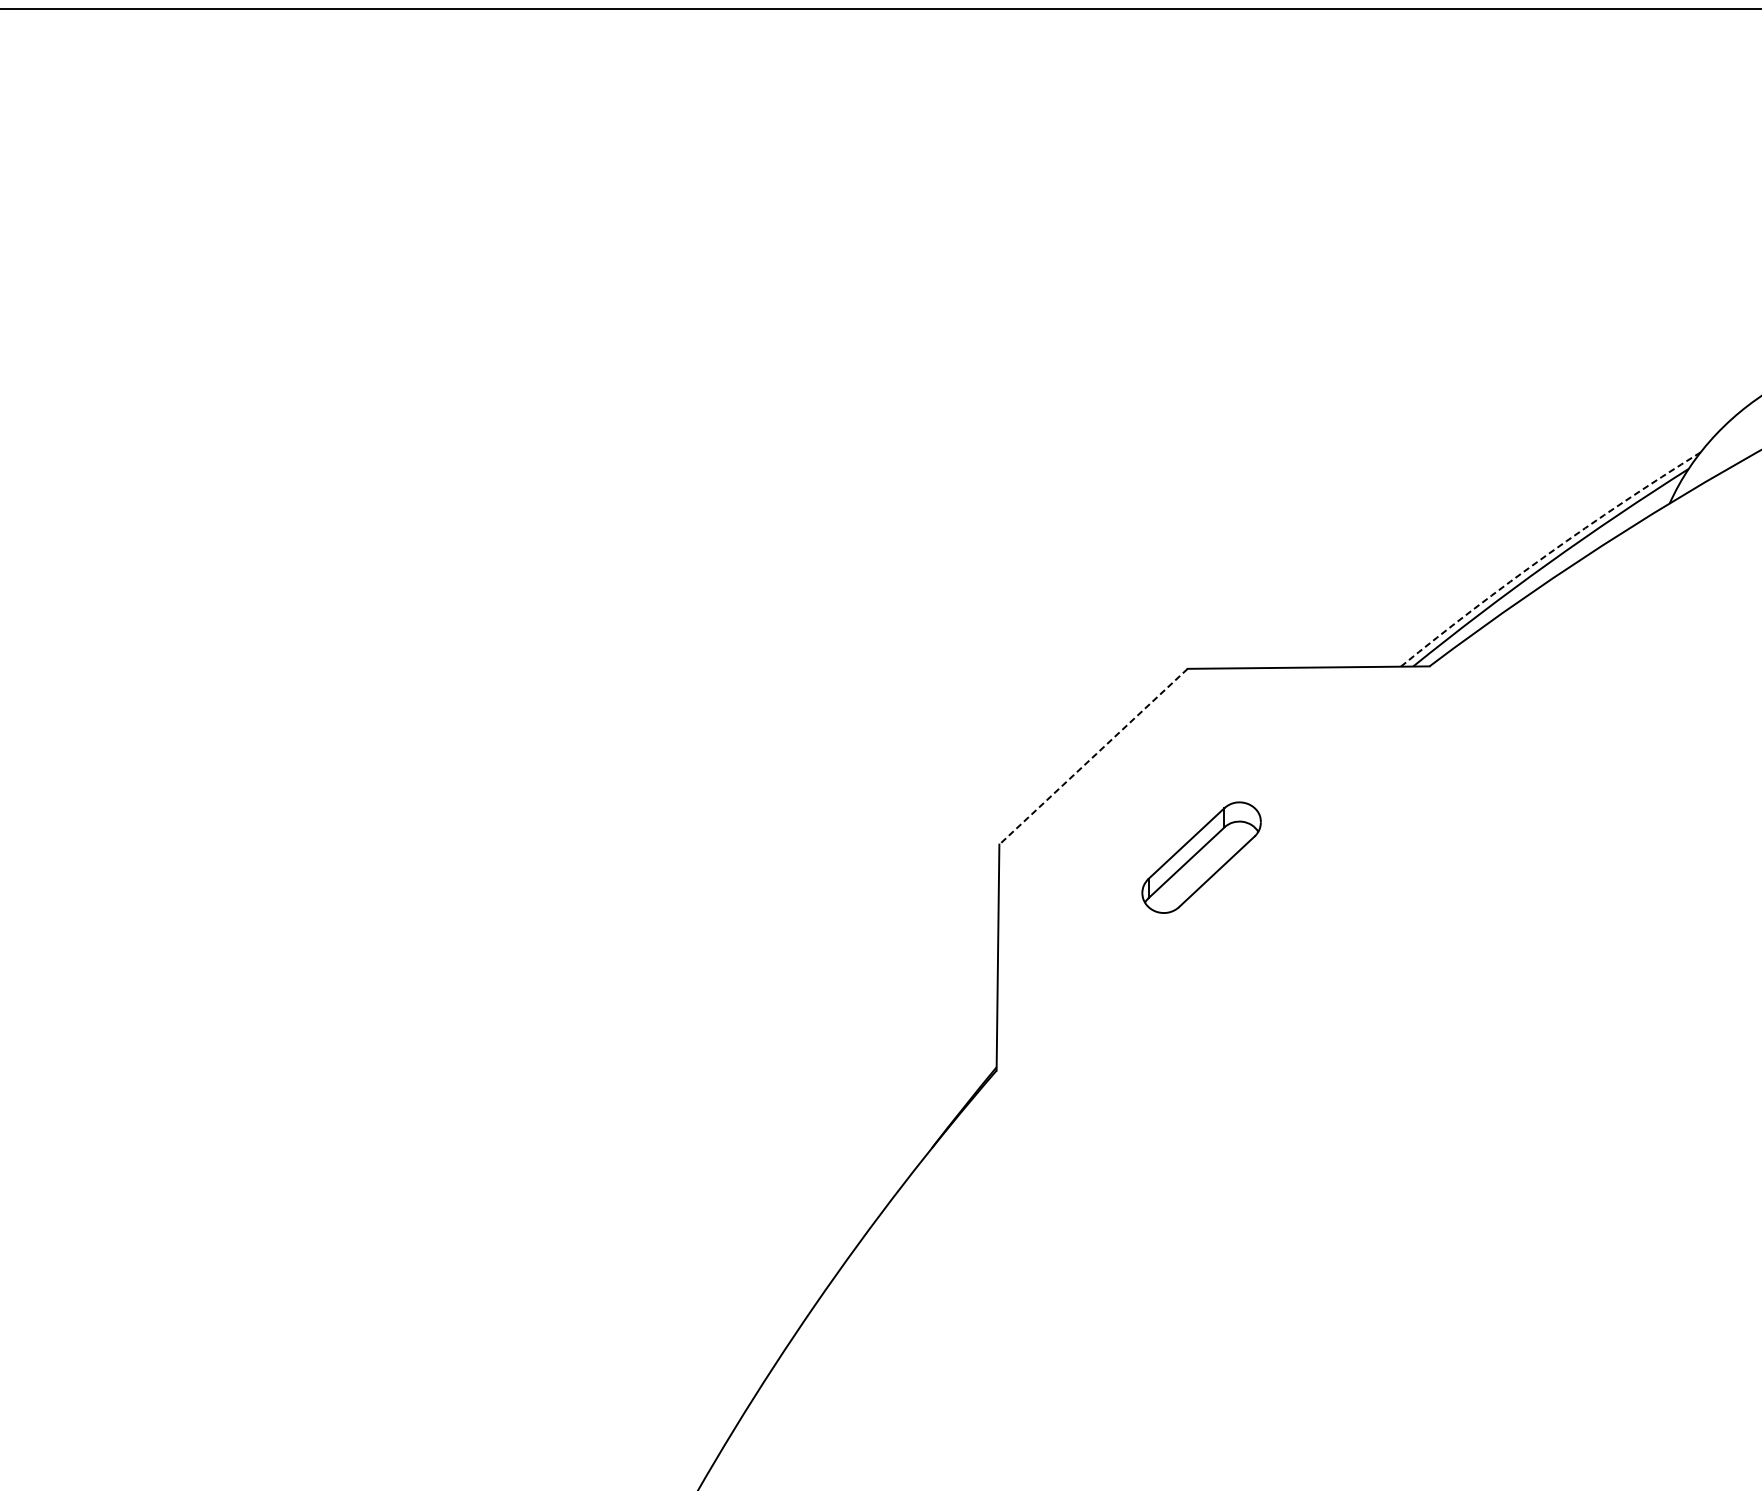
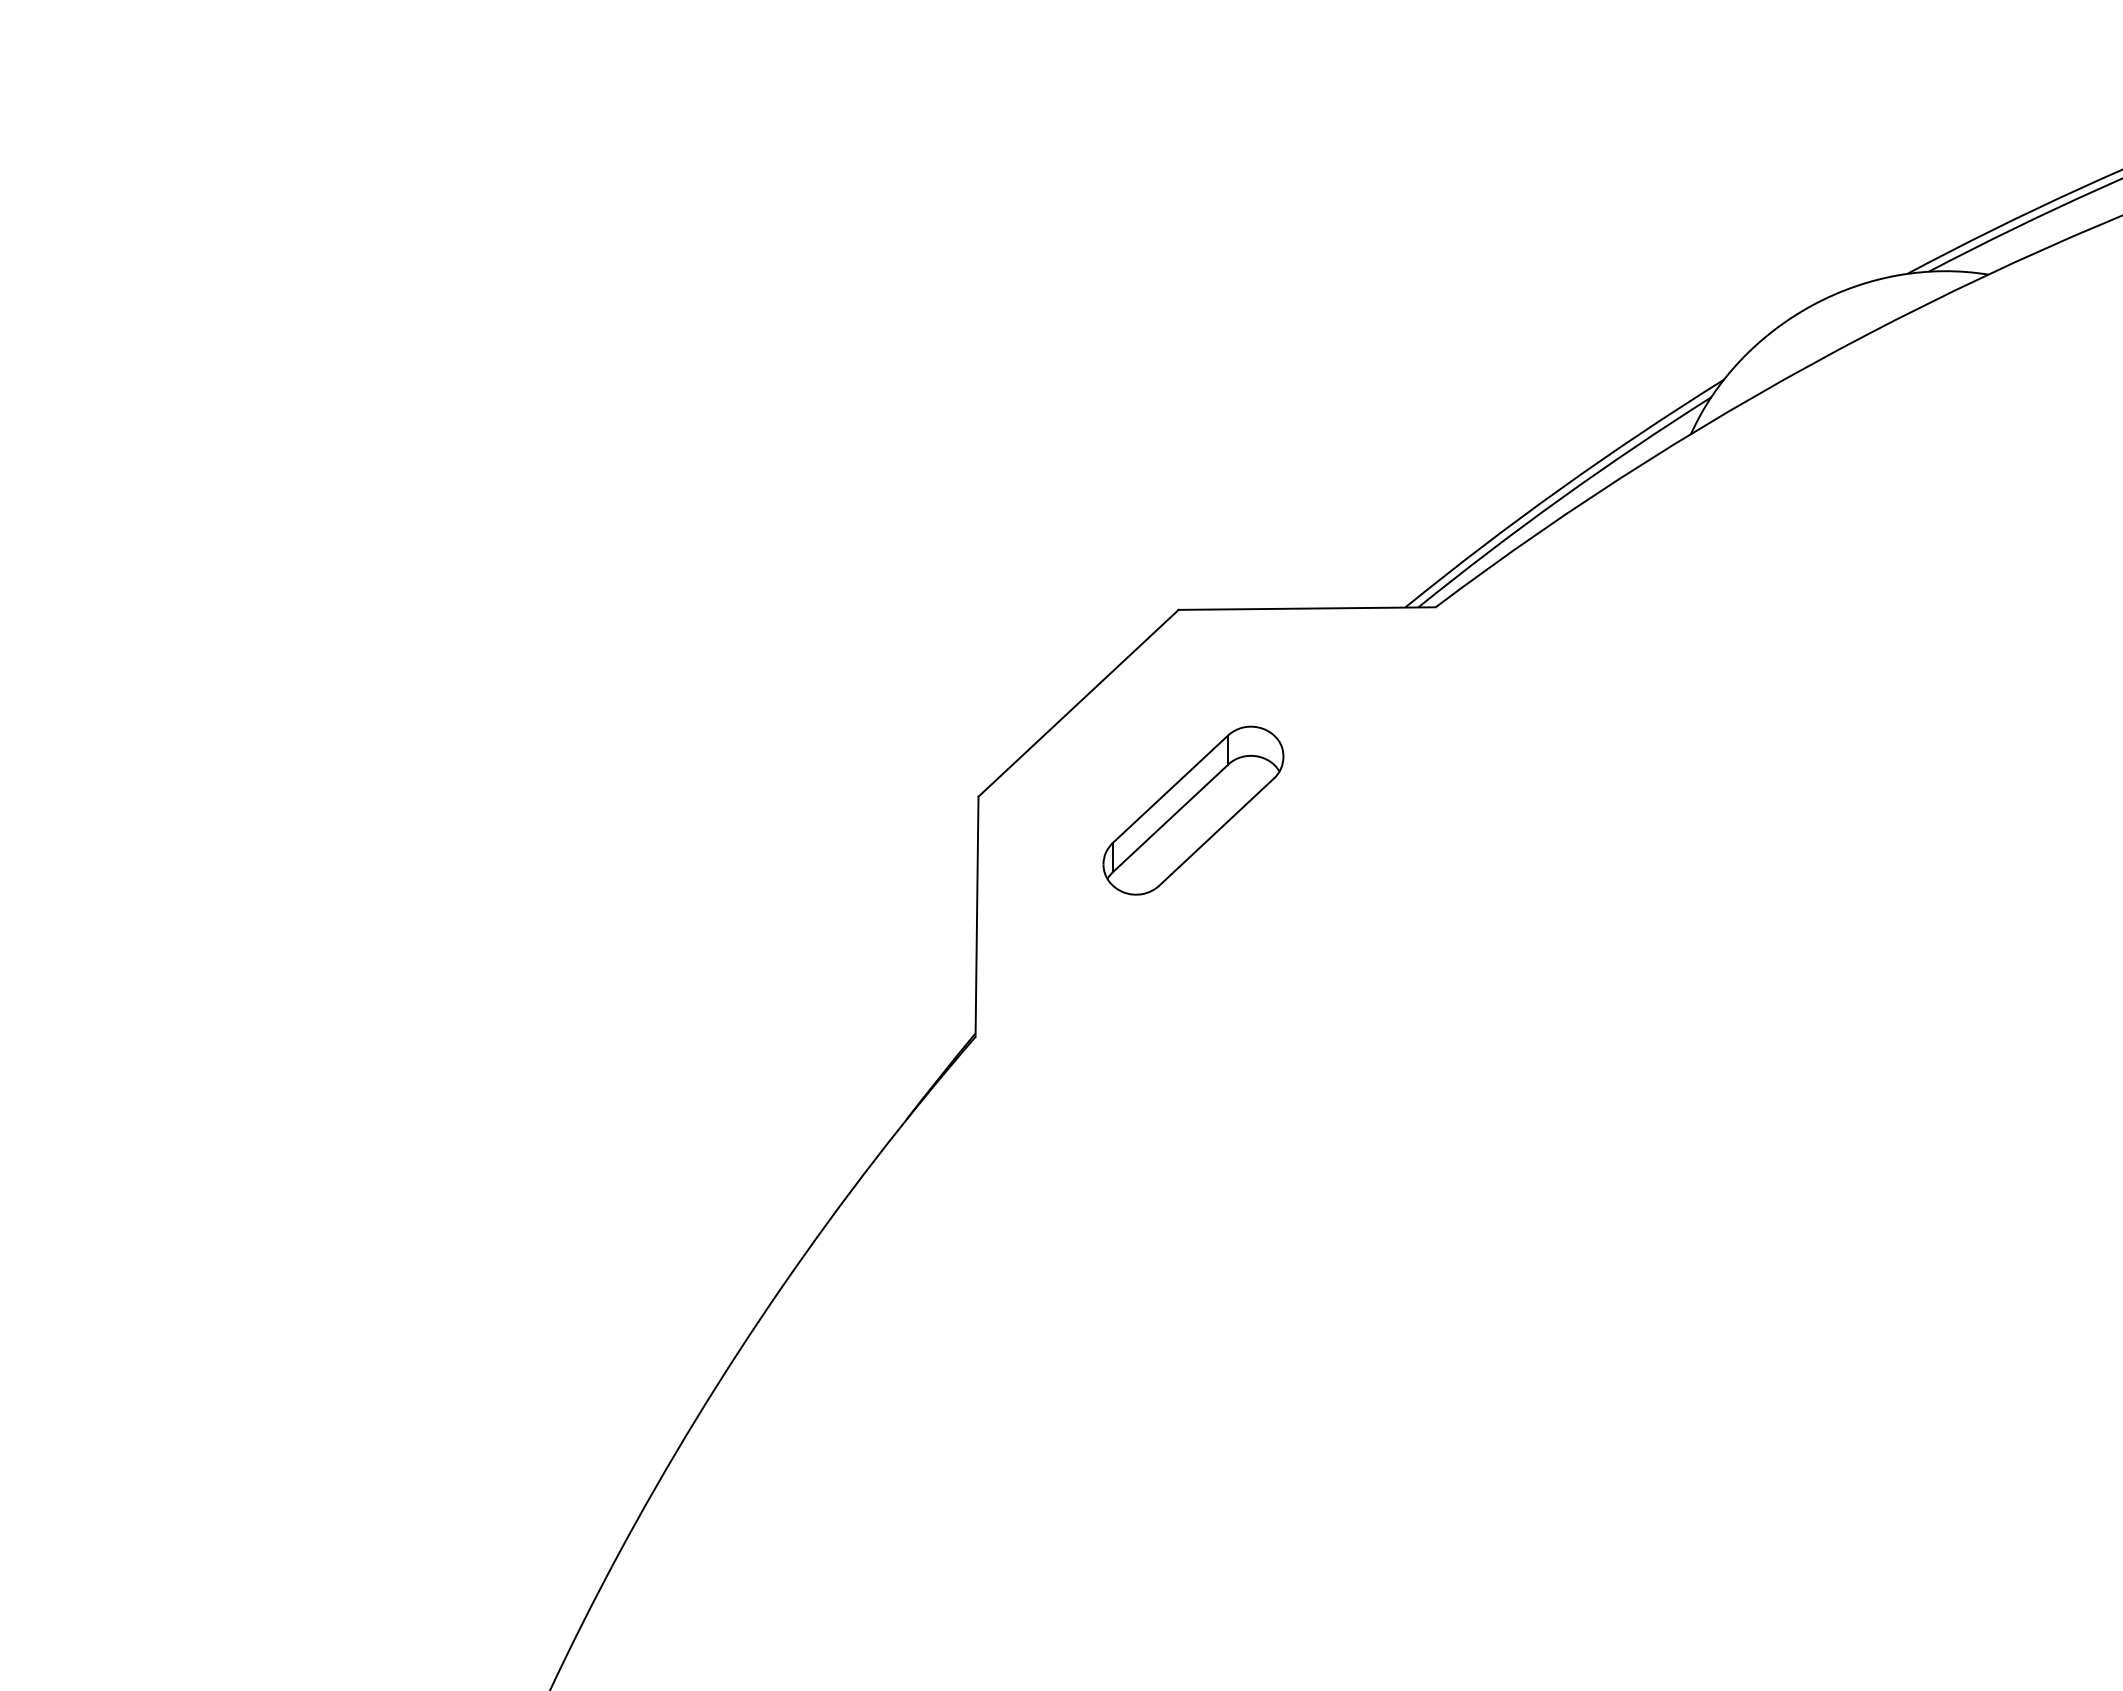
arc: (1547, 554) -> (1561, 488), dashed -> solid
line: (1093, 756) -> (1078, 703), dashed -> solid
part: (1201, 857) -> (1193, 810), size x1.43

